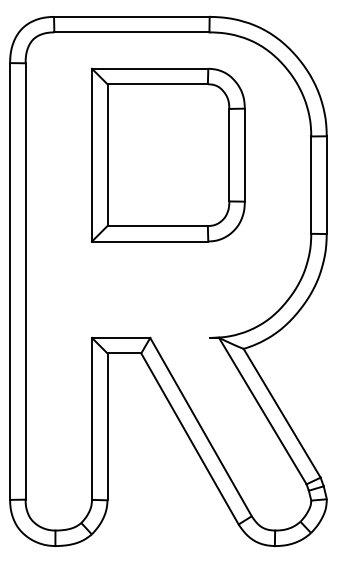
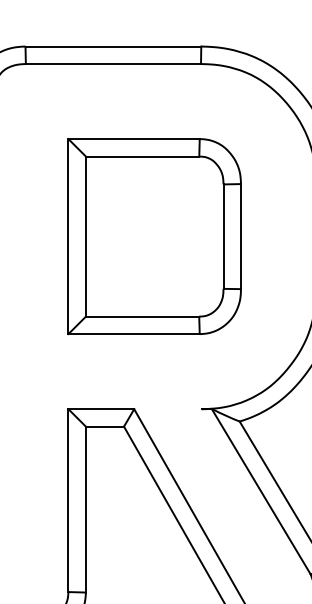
part: (168, 154) -> (154, 235), moved

